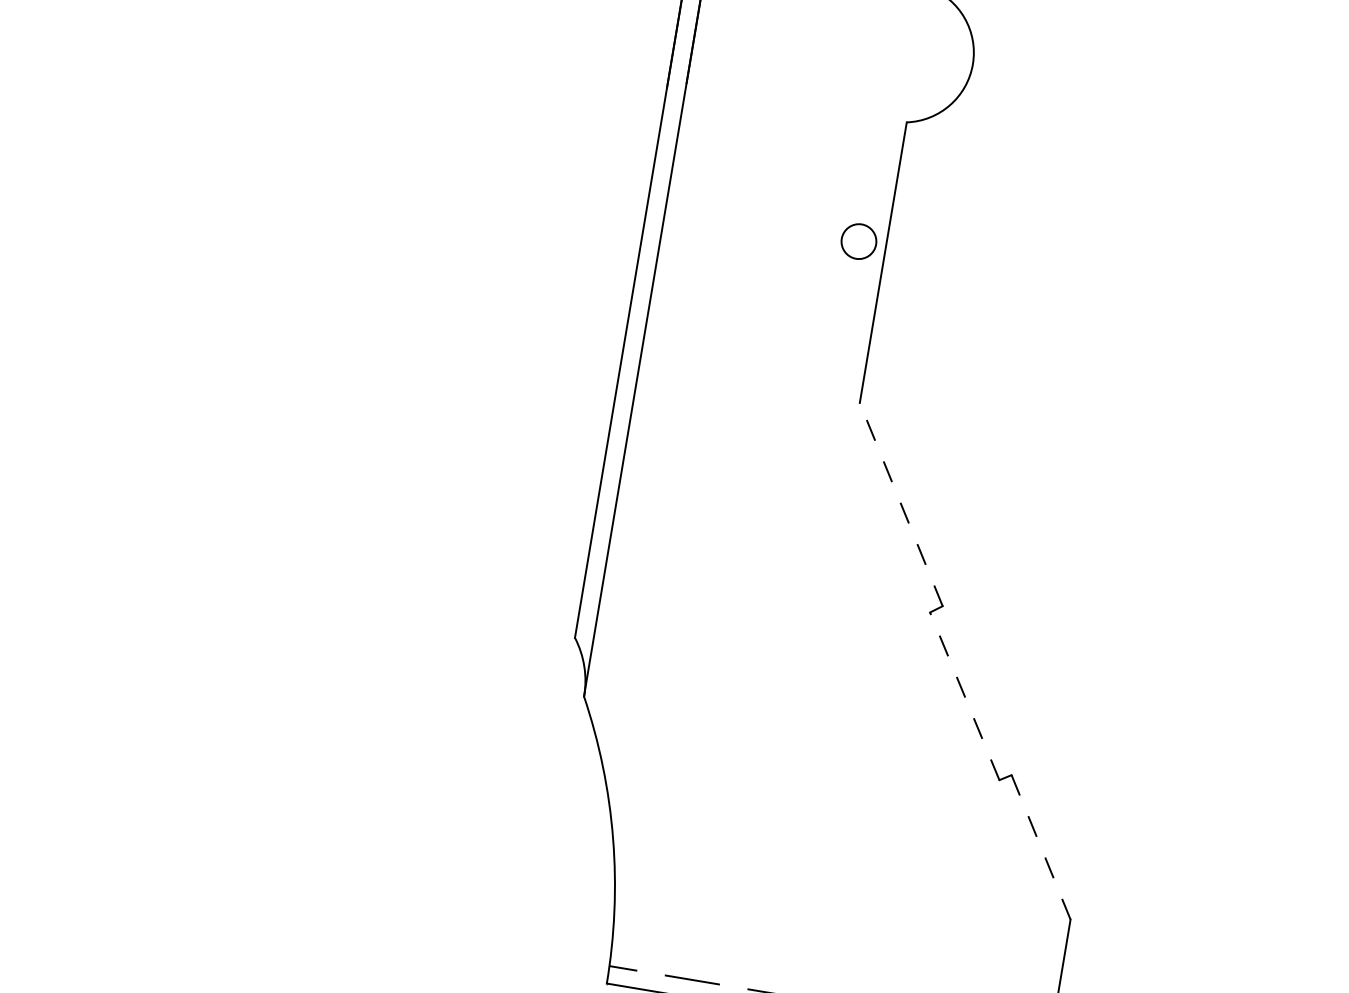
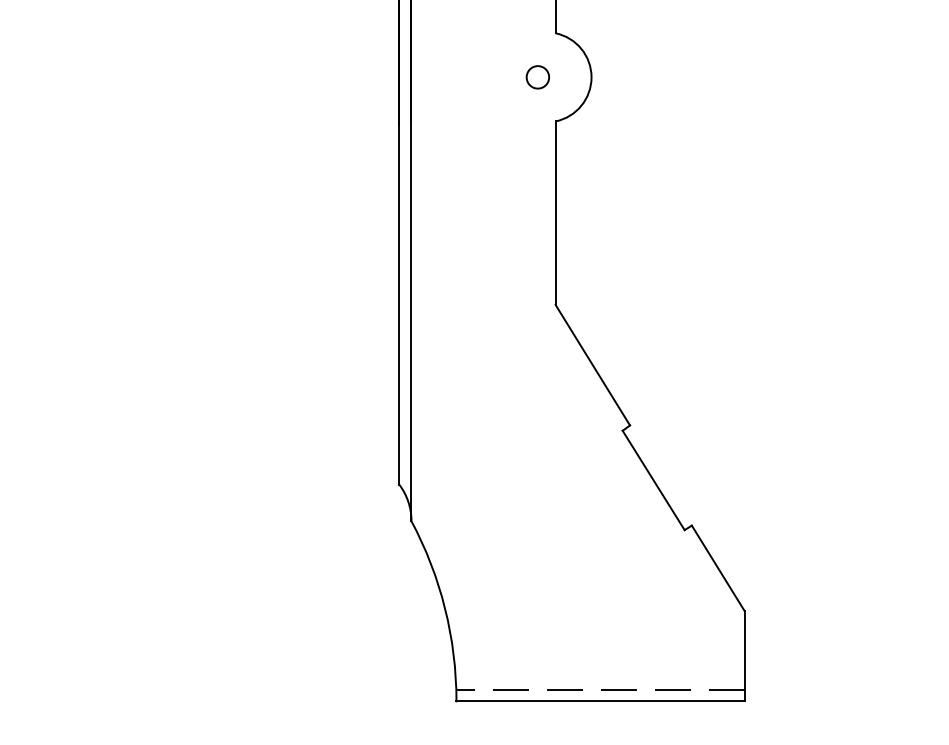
circle: (858, 241) -> (537, 77), moved
line: (900, 504) -> (592, 365), dashed -> solid
line: (964, 696) -> (653, 480), dashed -> solid
line: (1041, 847) -> (718, 568), dashed -> solid

